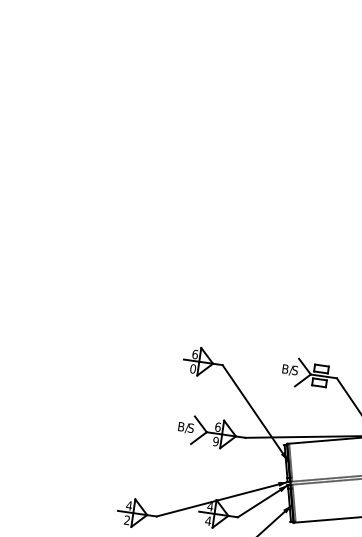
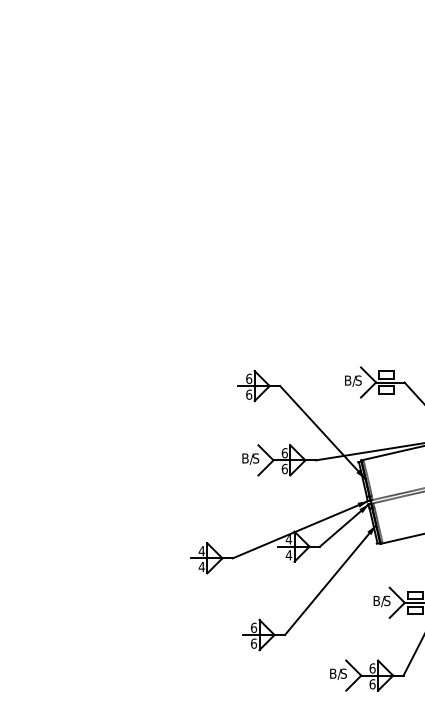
text: (193, 368) -> (249, 394), 0 -> 6
text: (215, 441) -> (284, 468), 9 -> 6
text: (126, 519) -> (201, 566), 2 -> 4

